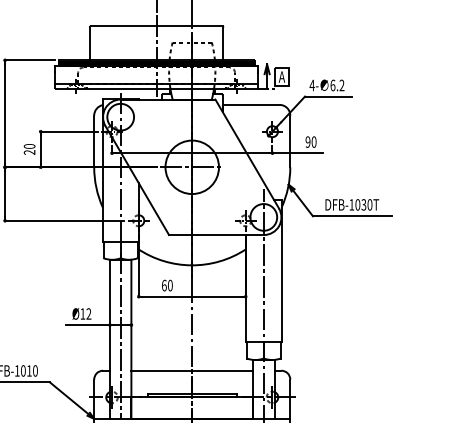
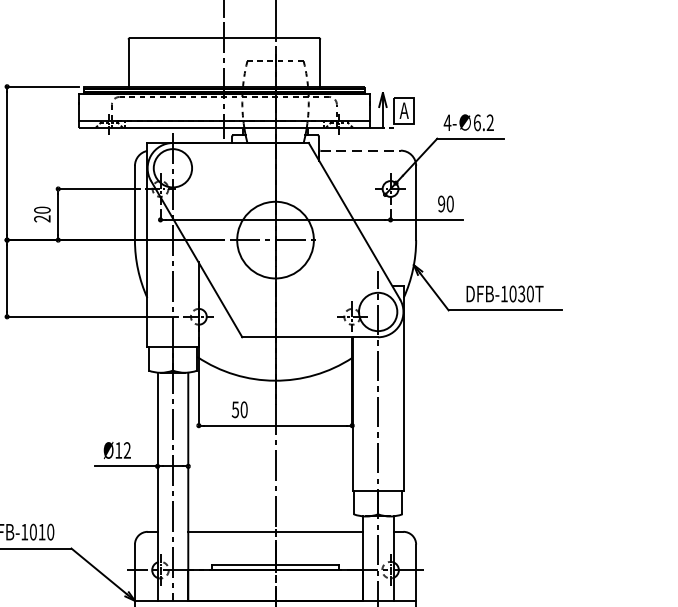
line: (251, 104) -> (360, 150), solid -> dashed
text: (163, 285) -> (234, 409), 60 -> 50

